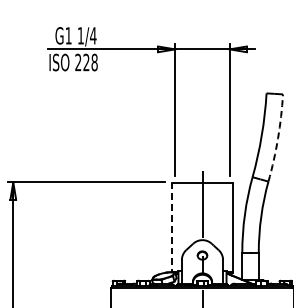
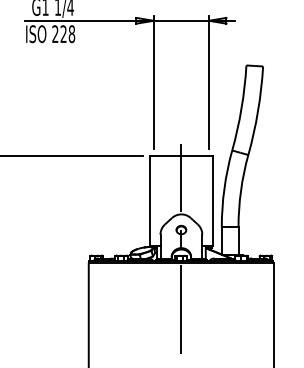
arc: (278, 138) -> (258, 111), dashed -> solid
line: (172, 227) -> (150, 201), dashed -> solid

